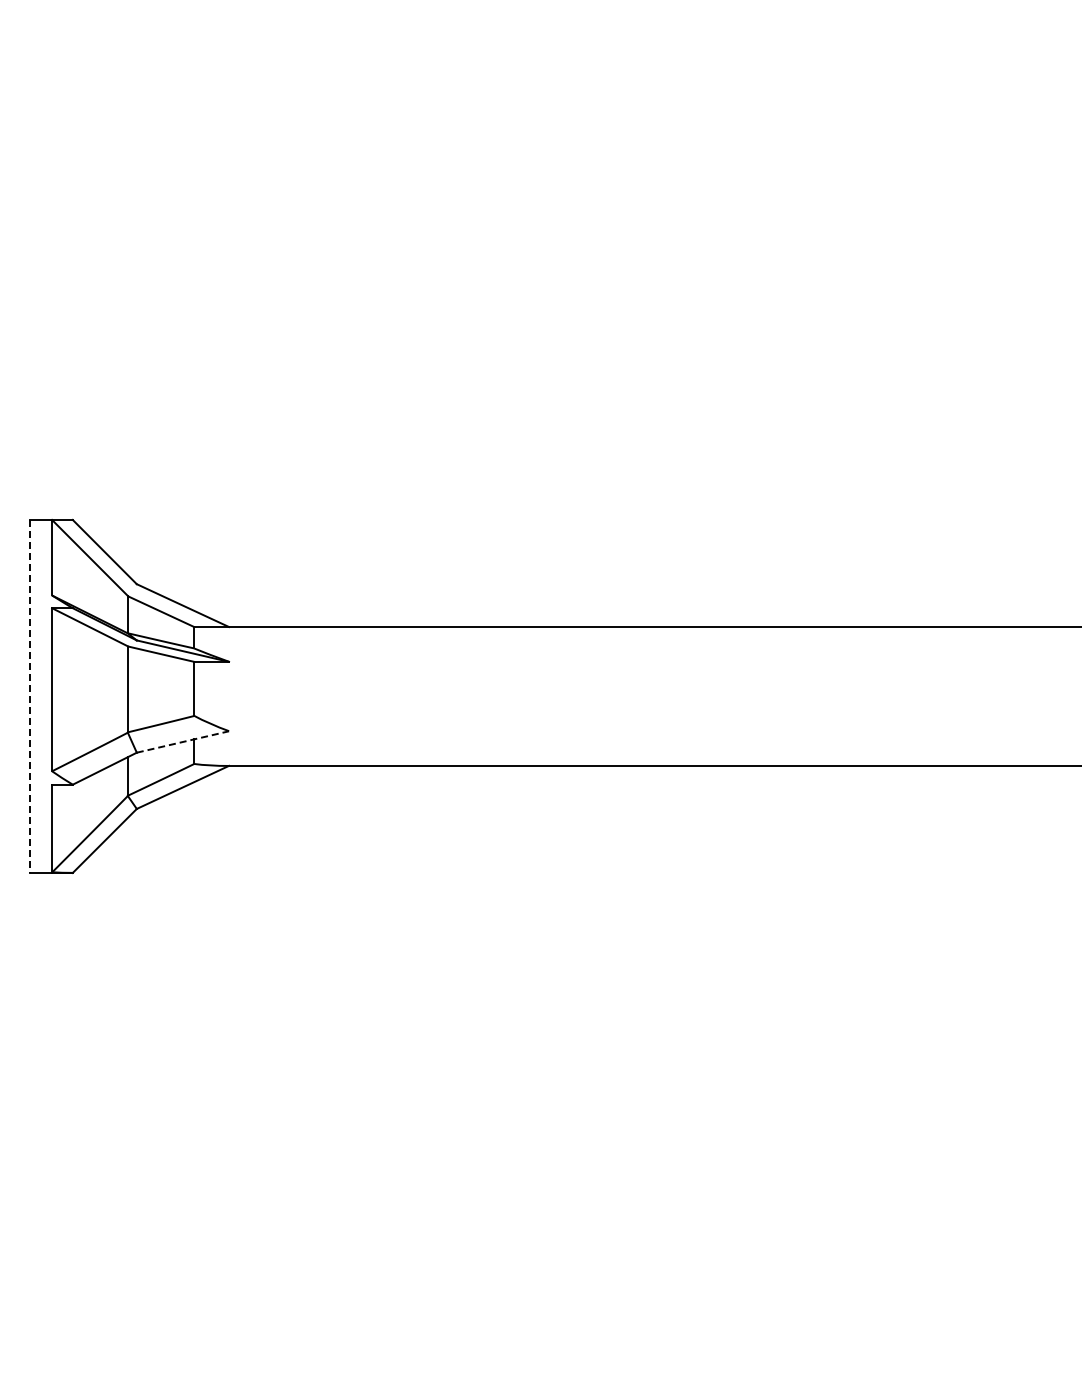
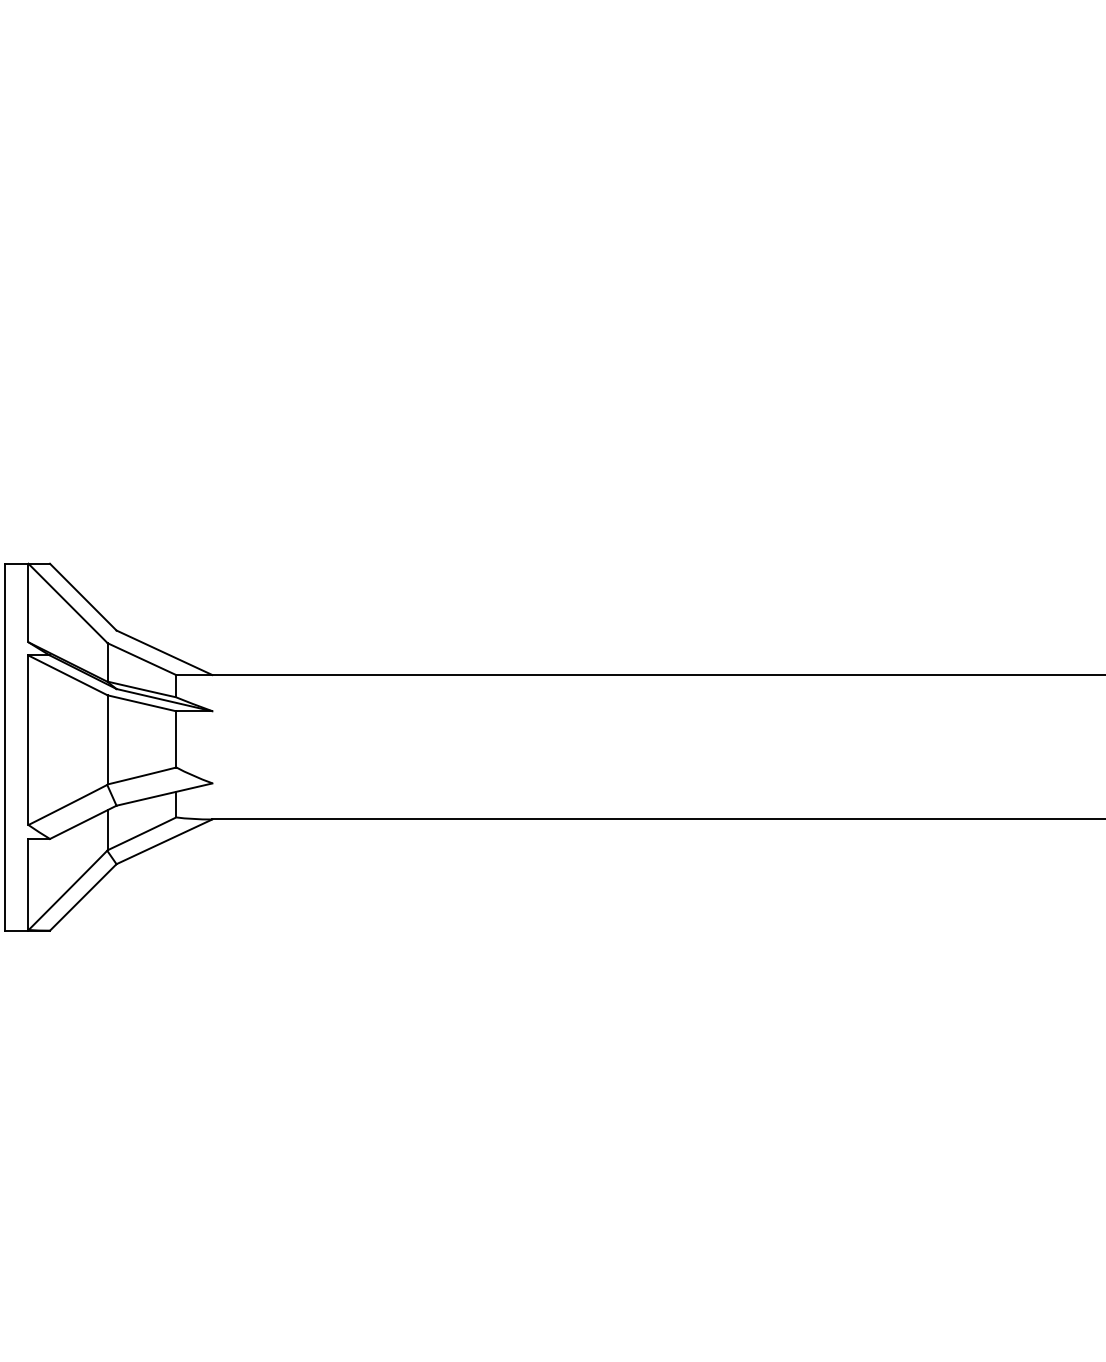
line: (29, 696) -> (4, 747), dashed -> solid
line: (183, 741) -> (165, 794), dashed -> solid

